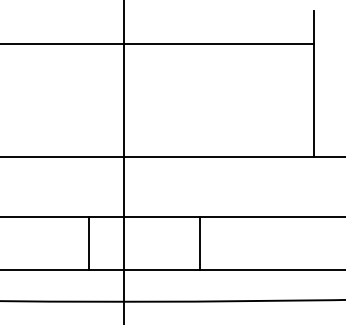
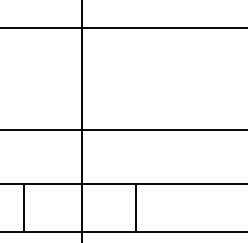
line: (89, 243) -> (24, 208), moved
line: (199, 243) -> (136, 208), moved

